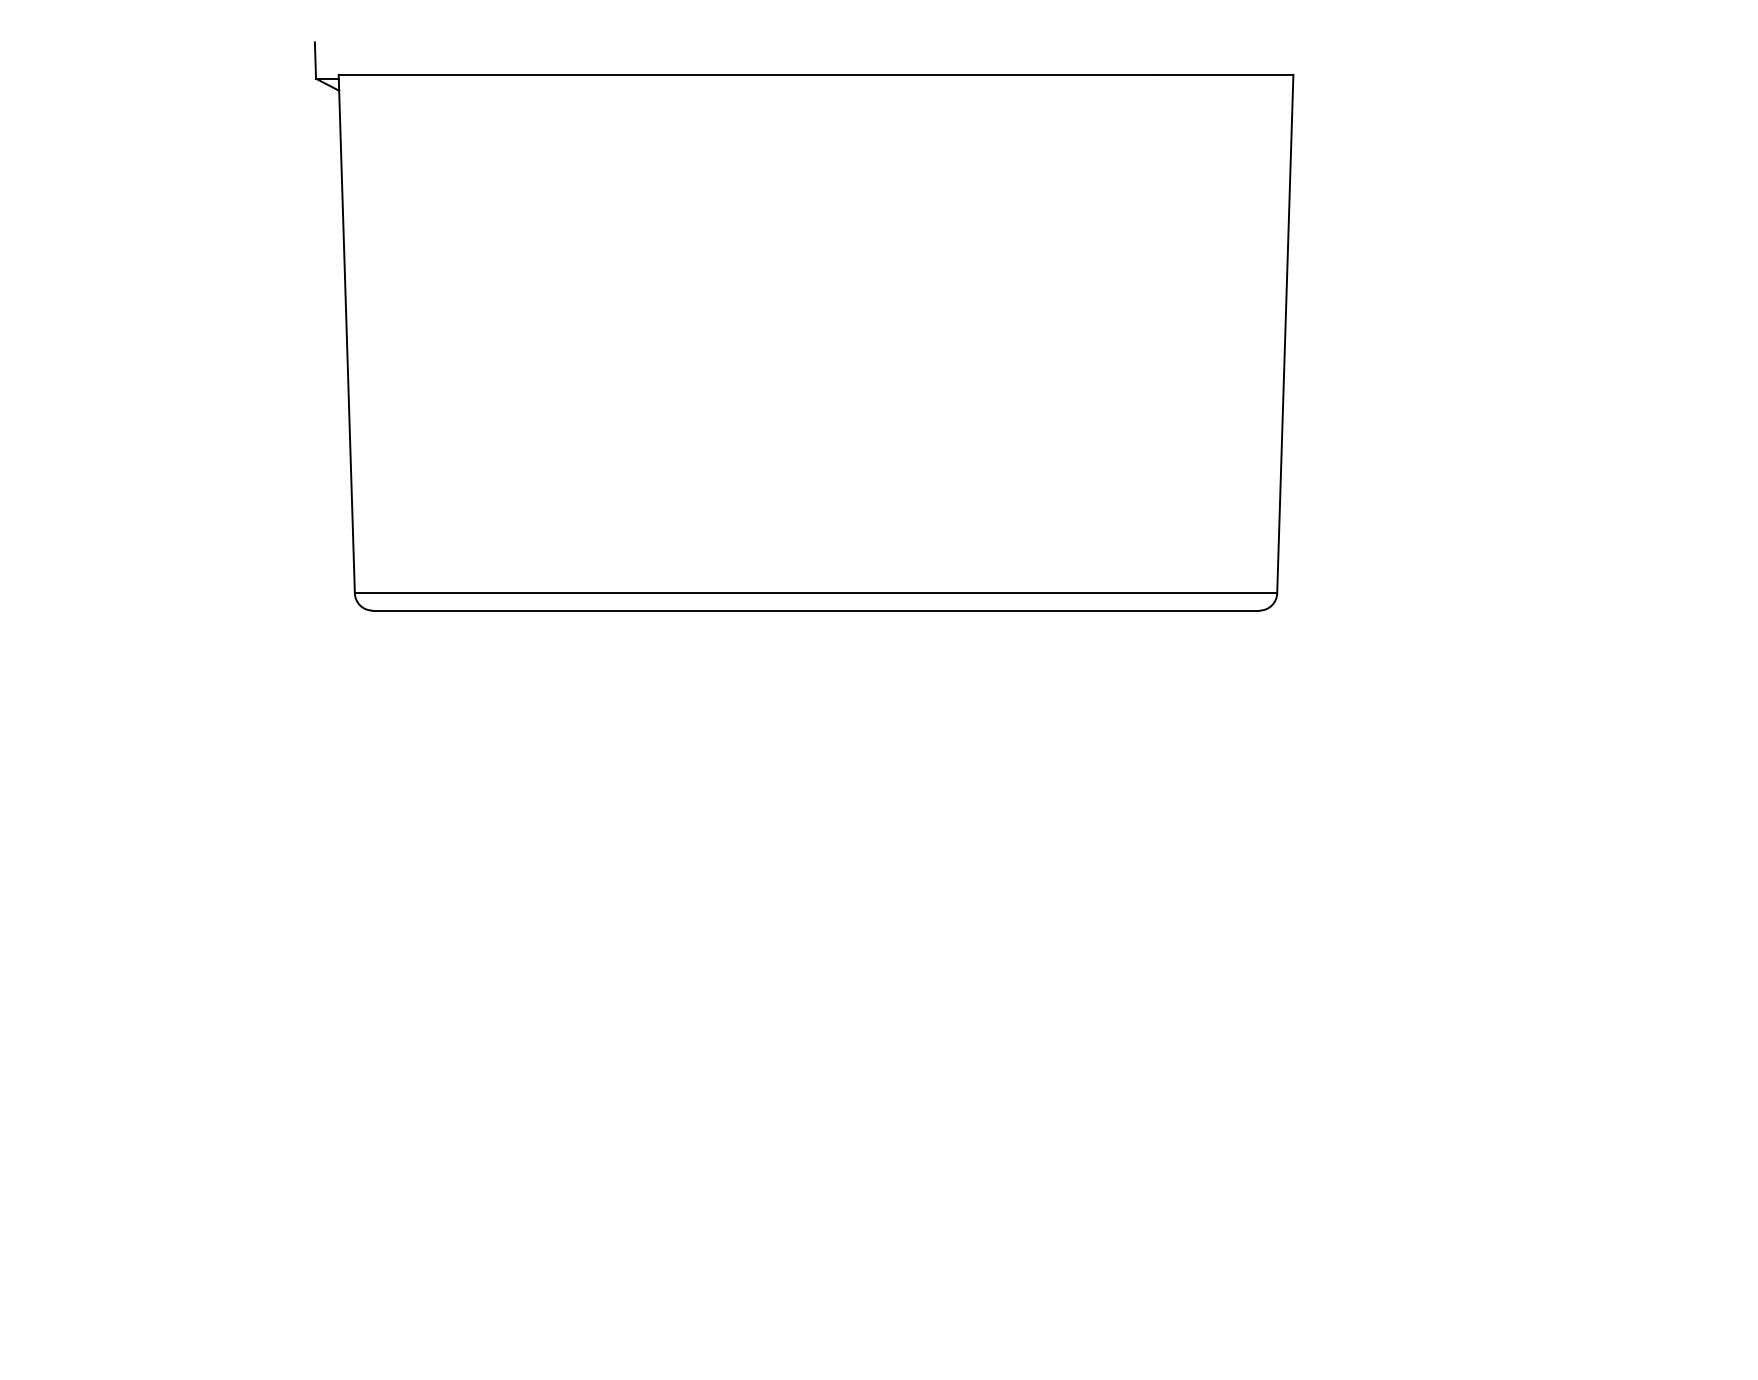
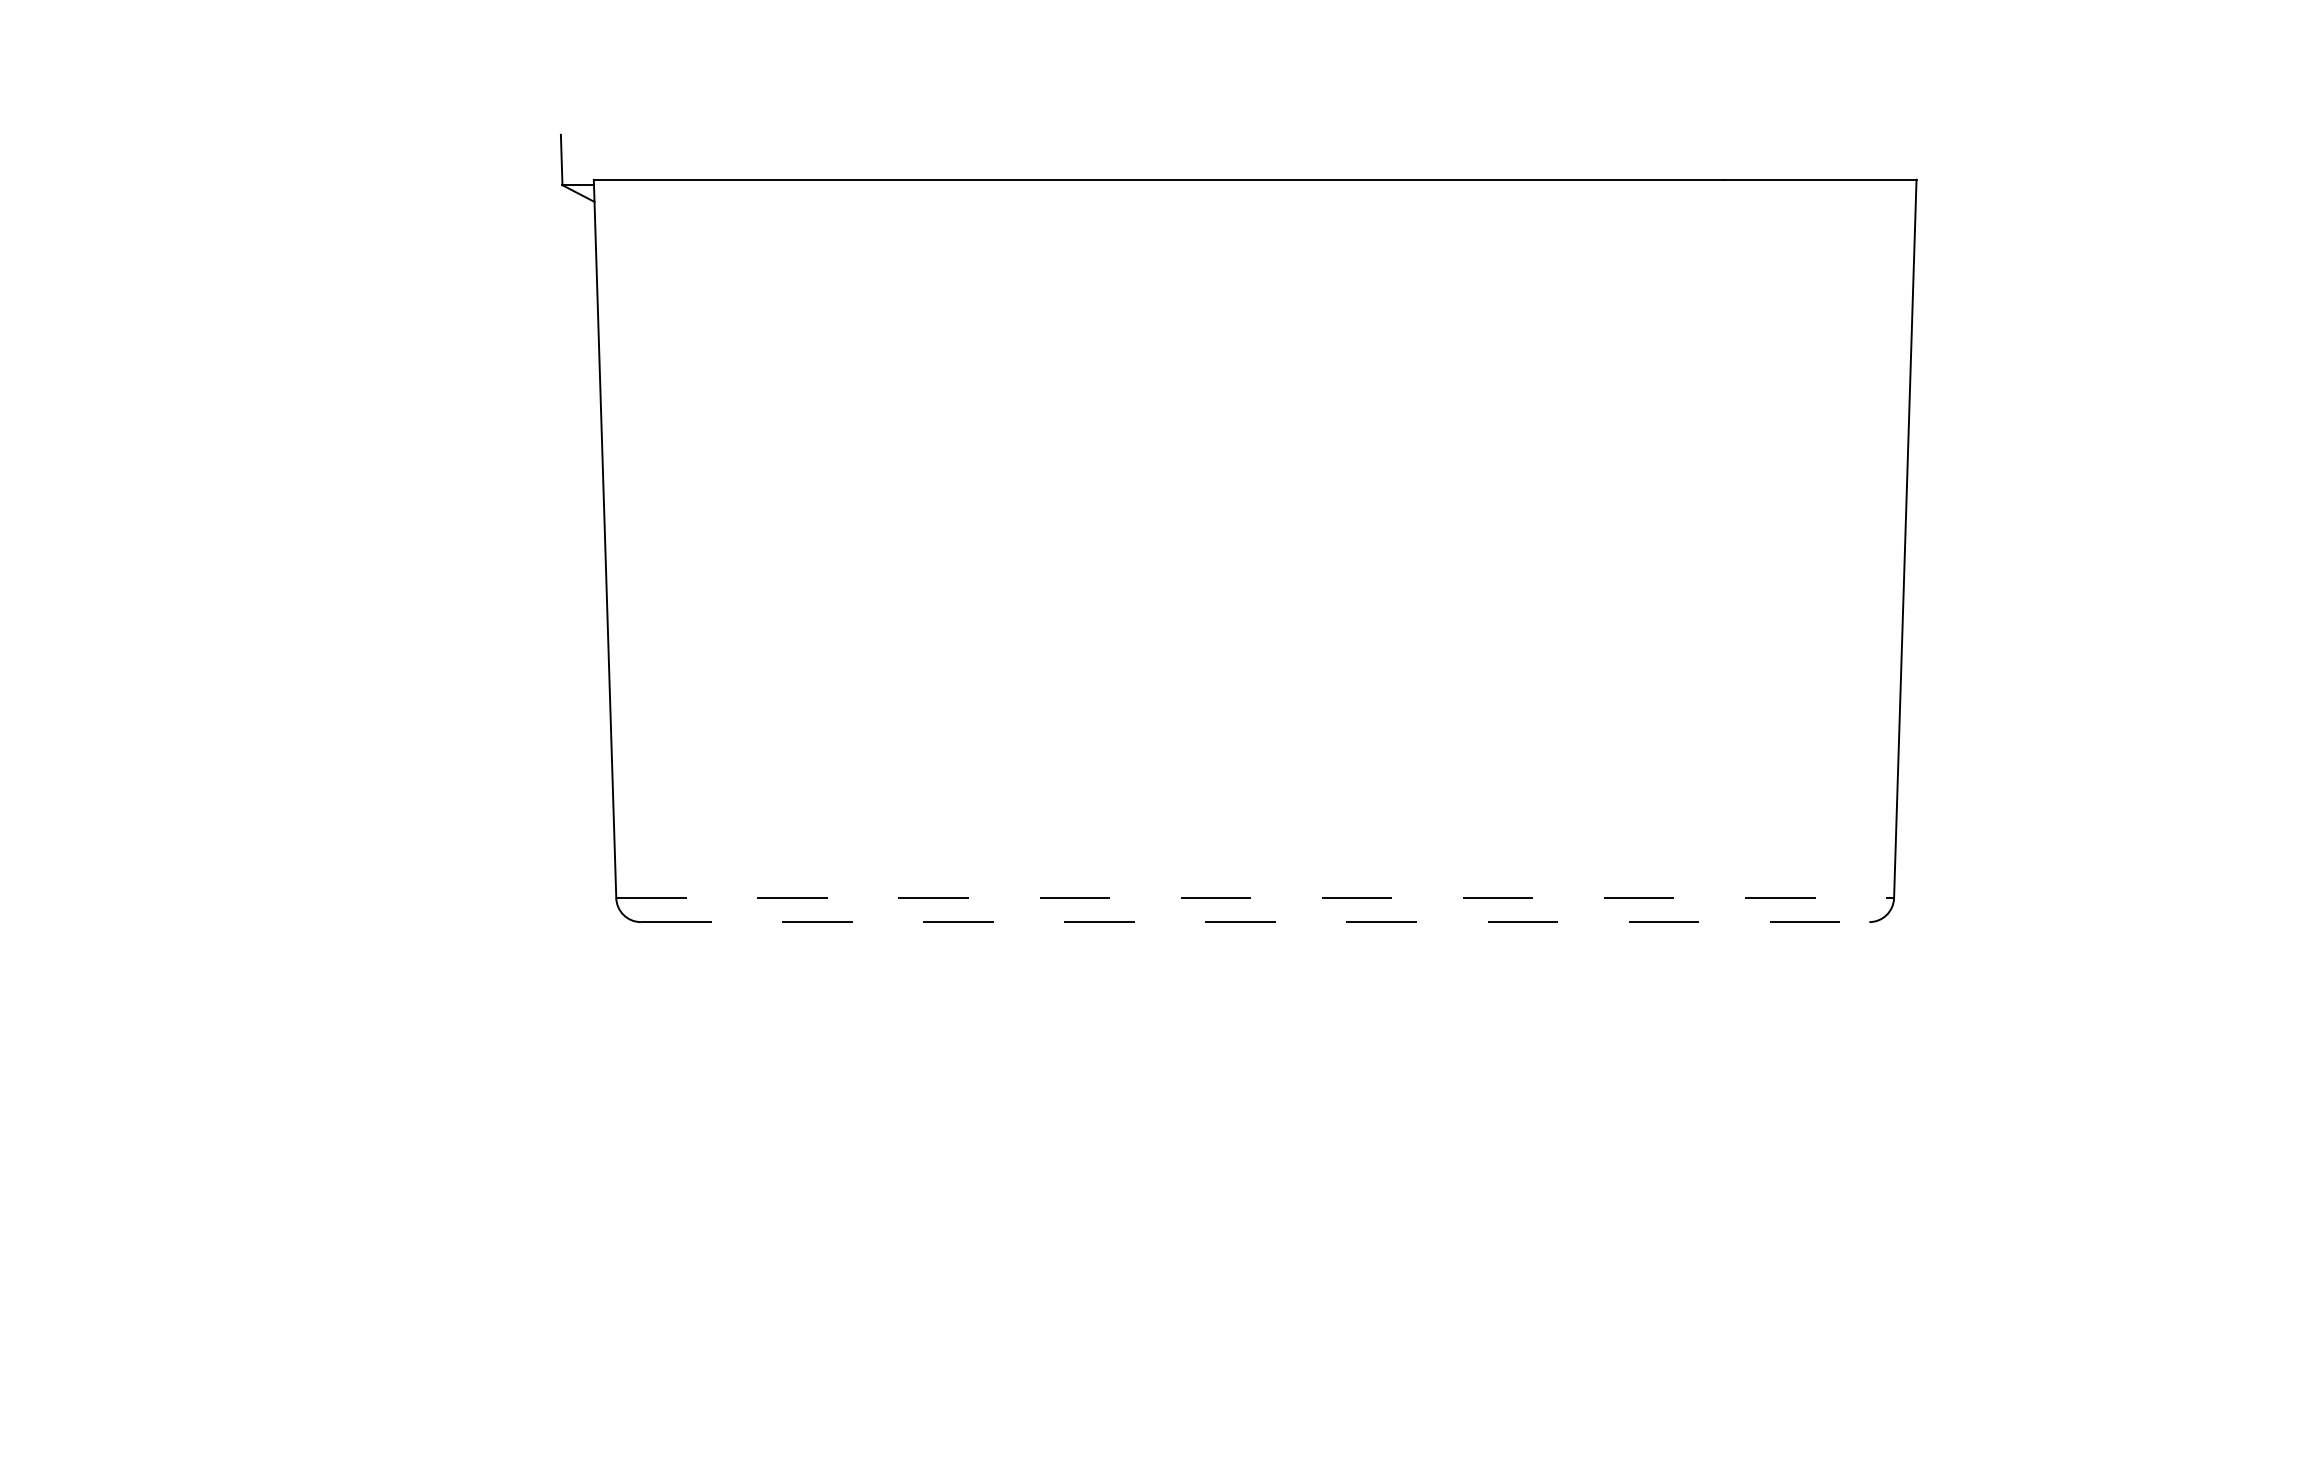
line: (816, 593) -> (1255, 898), solid -> dashed
line: (816, 610) -> (1255, 921), solid -> dashed

